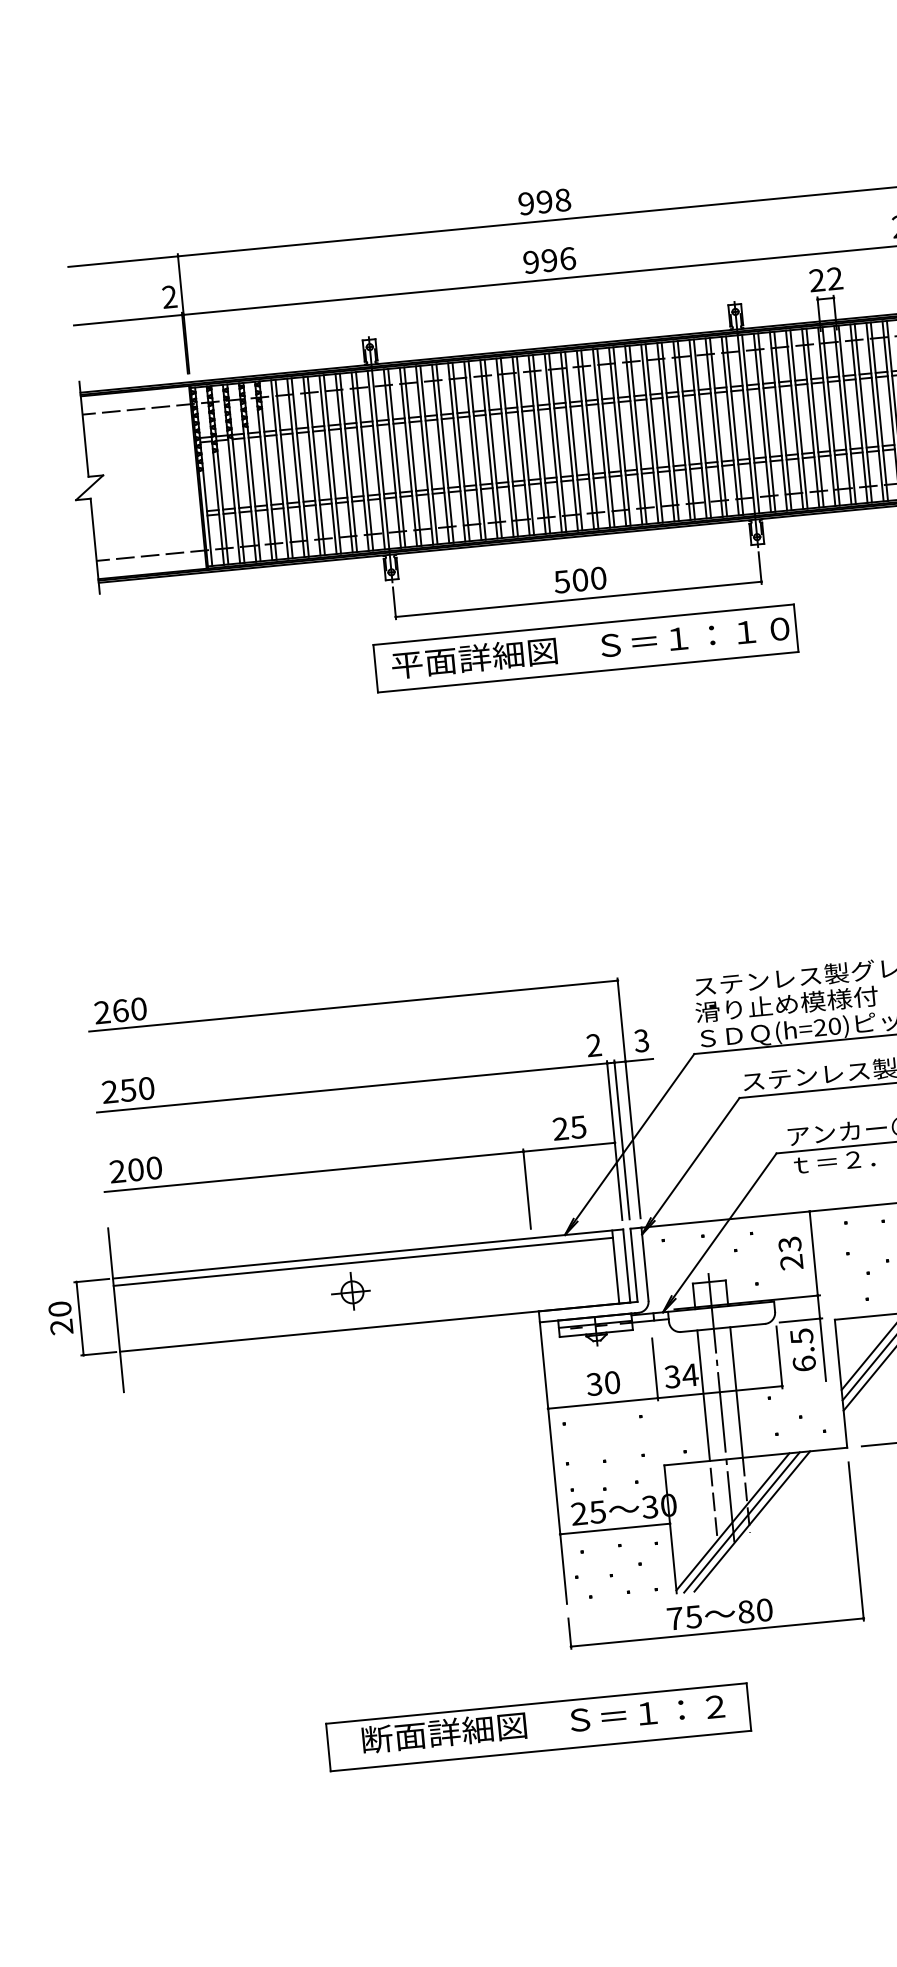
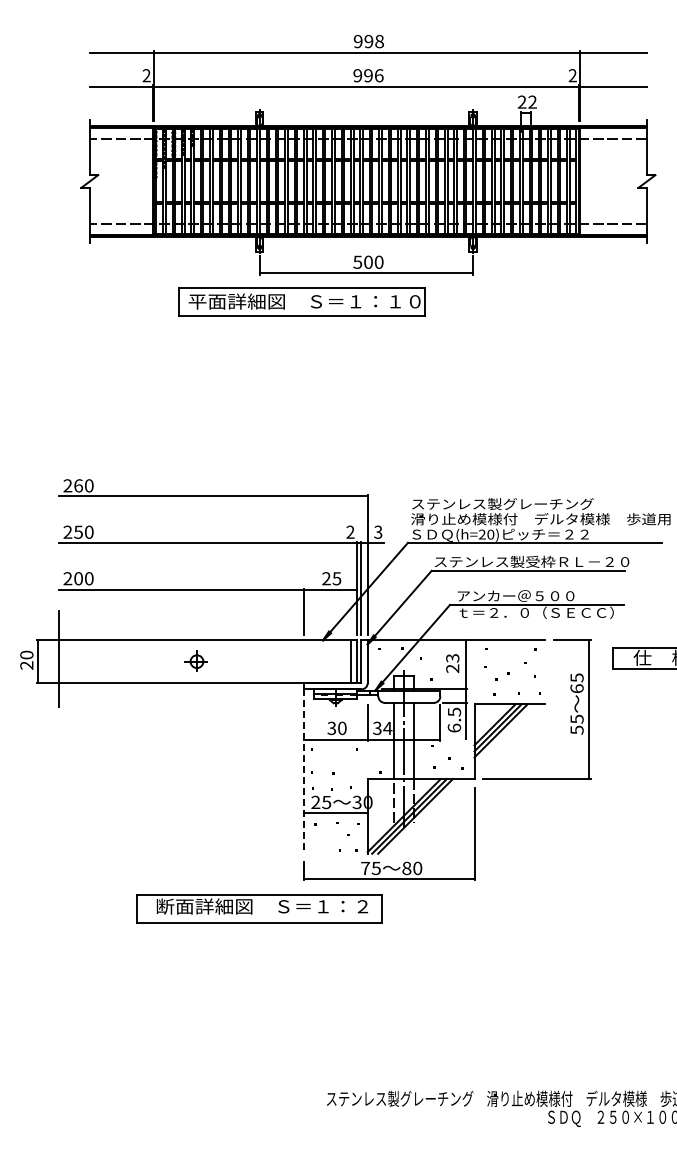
part: (585, 647) -> (301, 301), moved
line: (362, 1261) -> (204, 644), removed
line: (553, 1464) -> (303, 772), solid -> dashed
part: (538, 1727) -> (259, 908), moved

